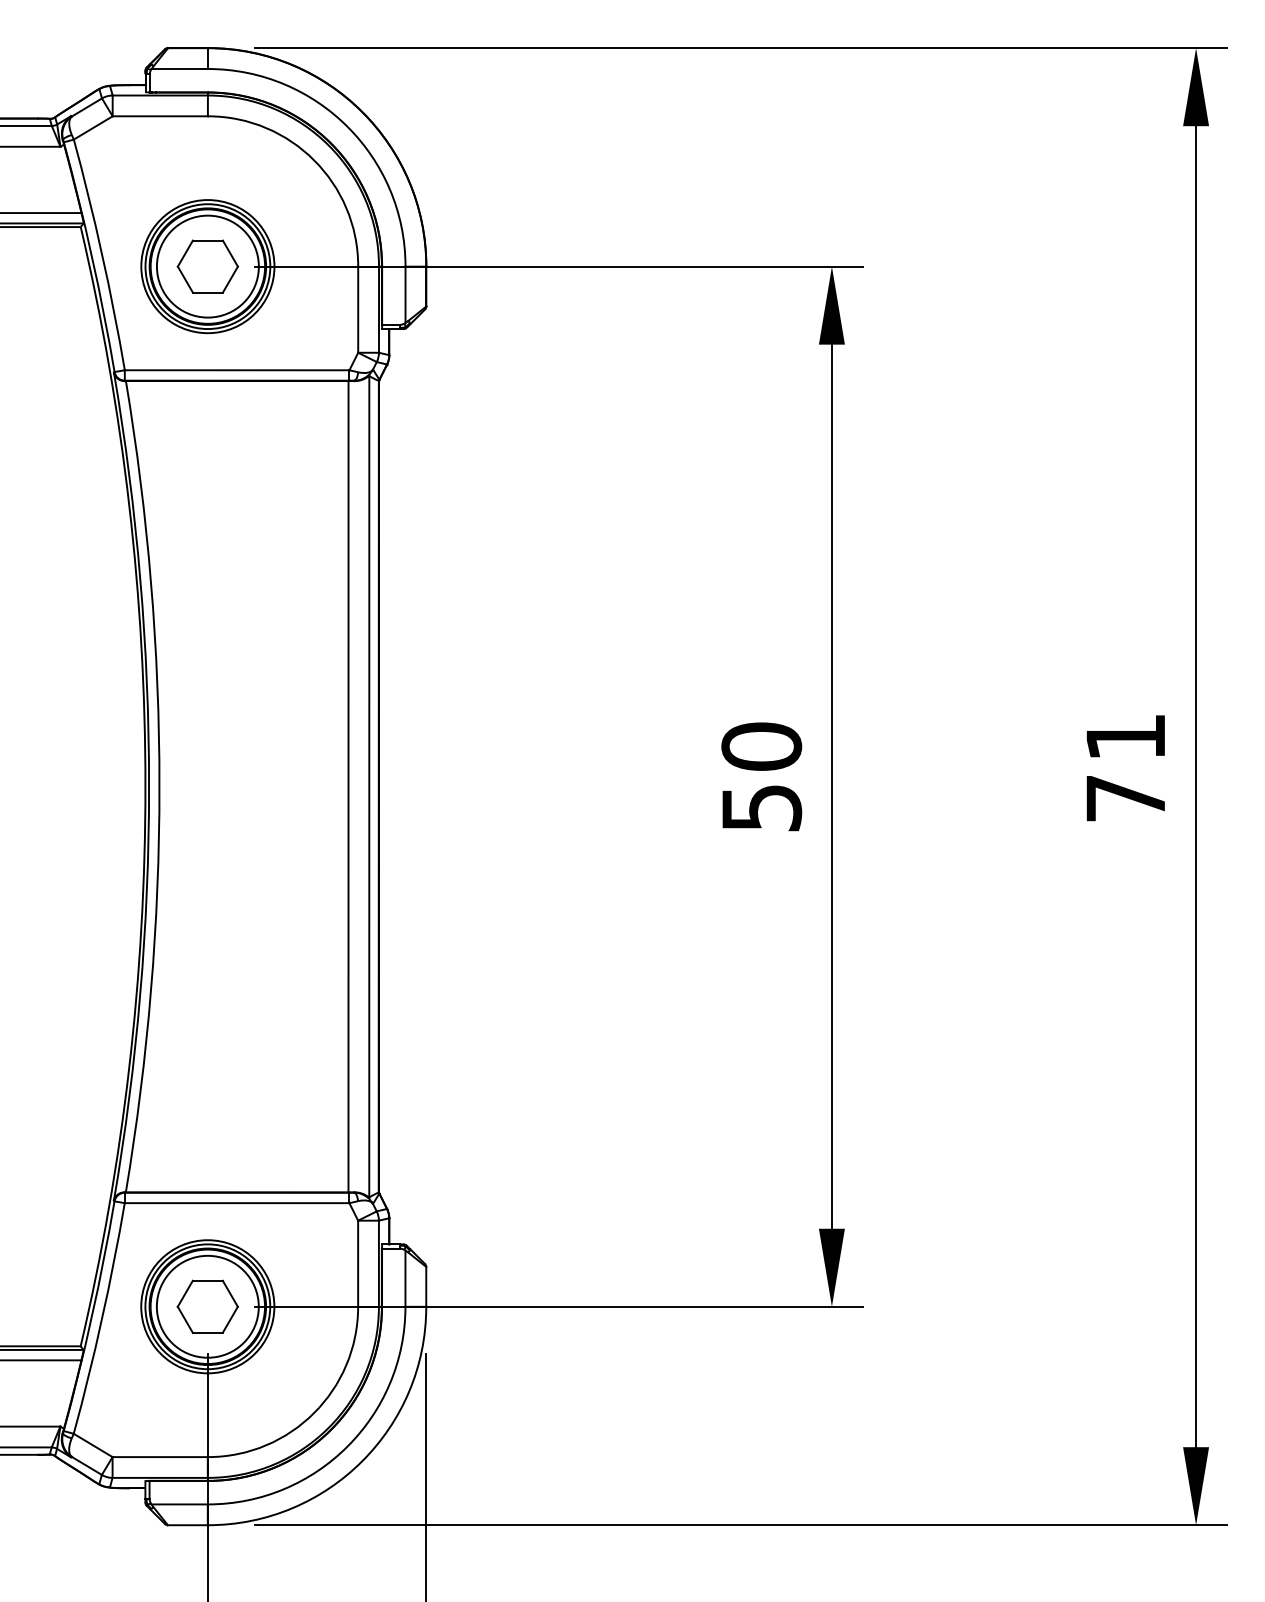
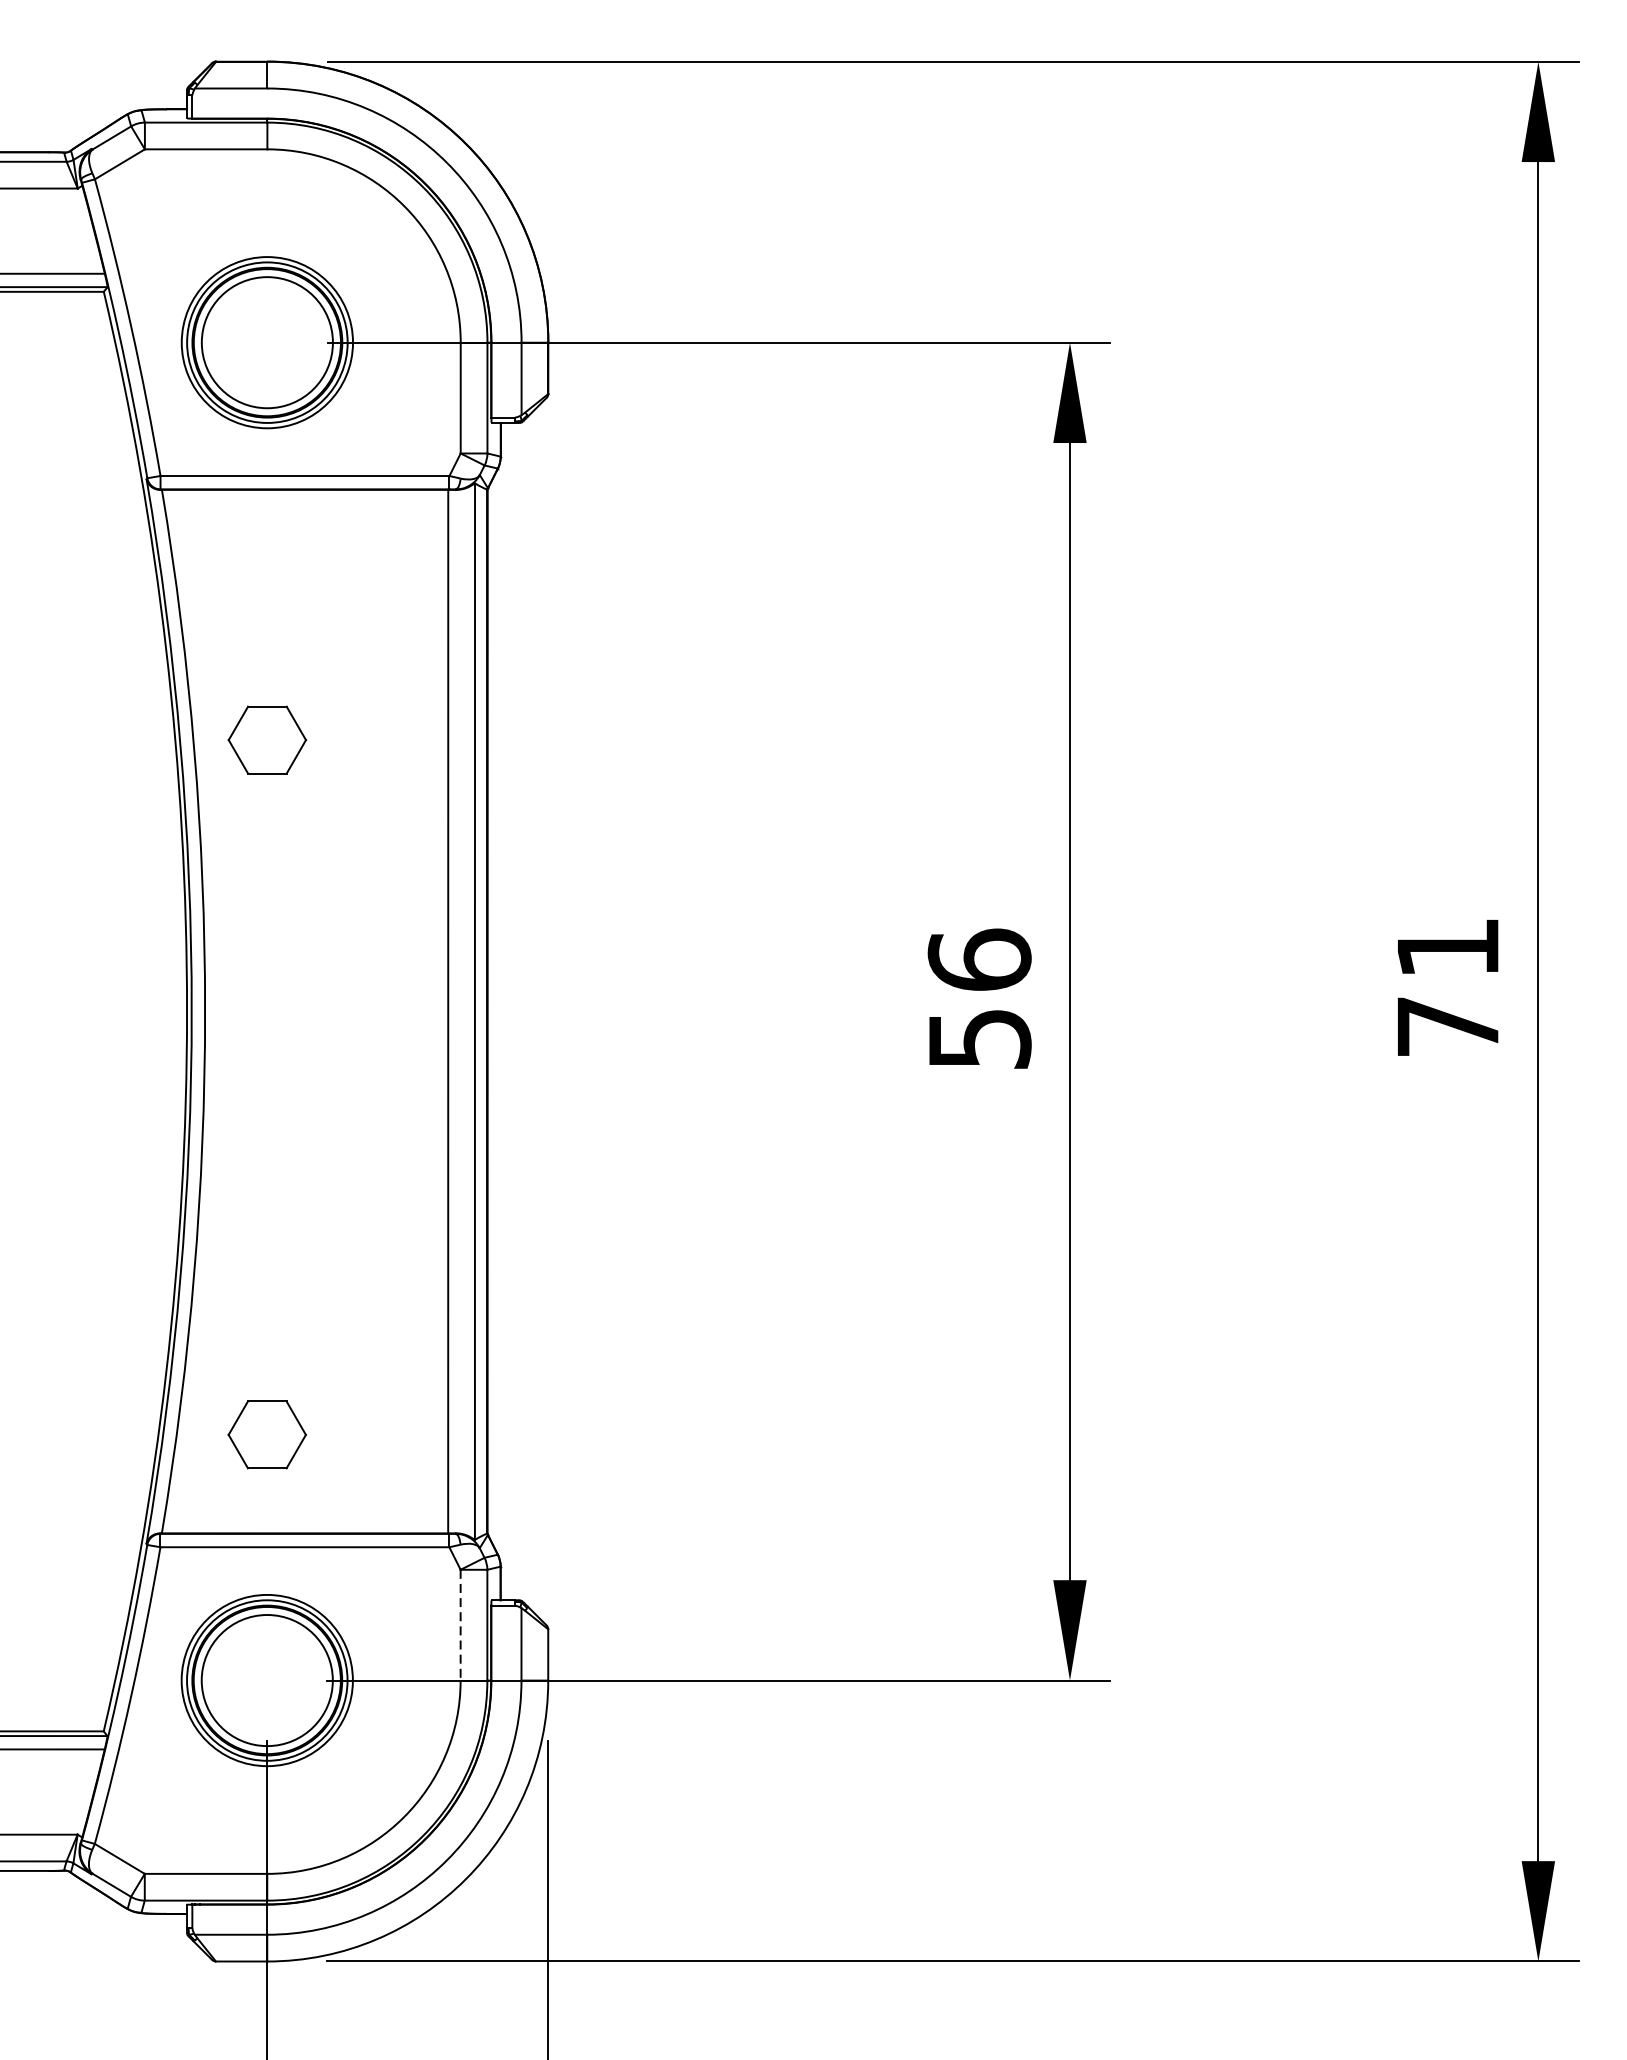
part: (207, 266) -> (266, 739), moved
text: (761, 746) -> (979, 959), 50 -> 56
line: (358, 1264) -> (461, 1626), solid -> dashed
part: (207, 1306) -> (266, 1434), moved

